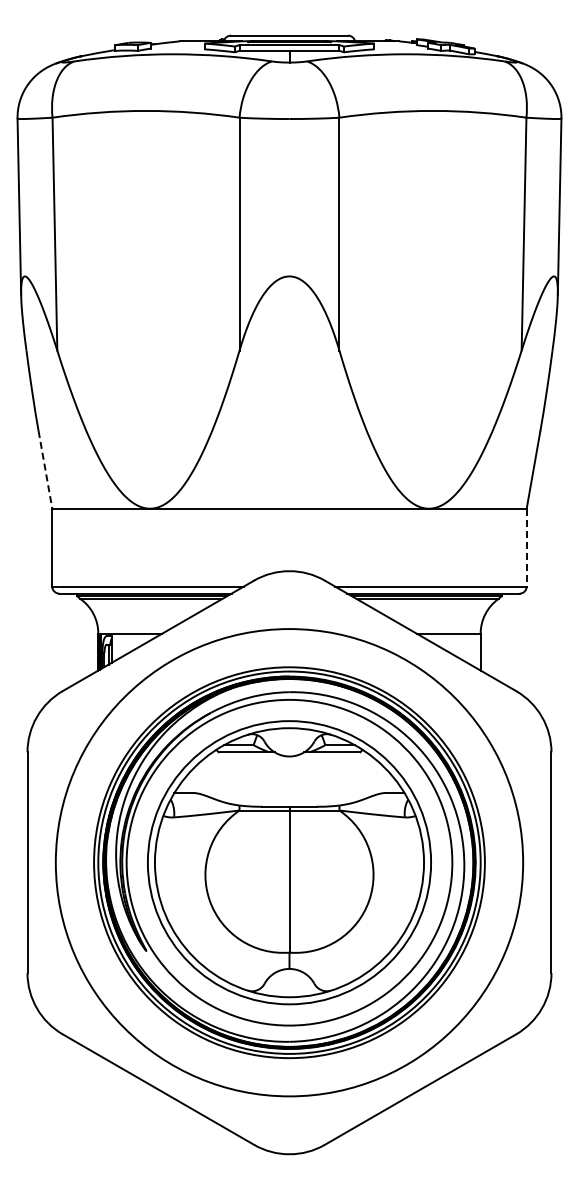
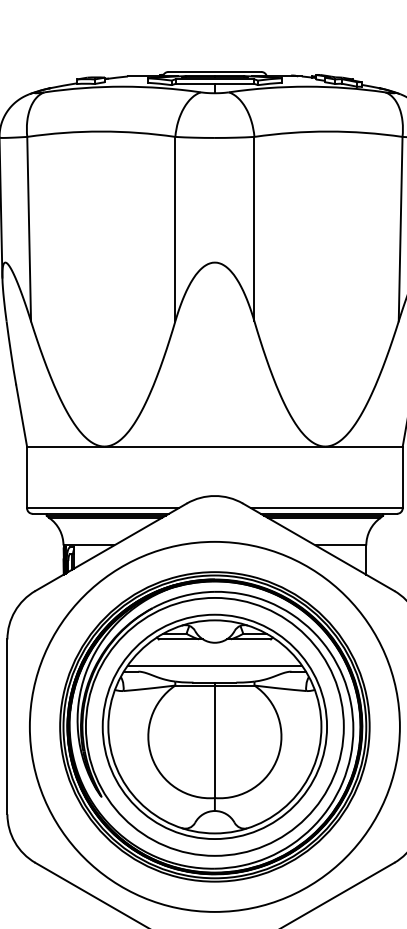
line: (45, 470) -> (21, 416), dashed -> solid
line: (526, 547) -> (402, 477), dashed -> solid
line: (289, 785) -> (214, 665), added

